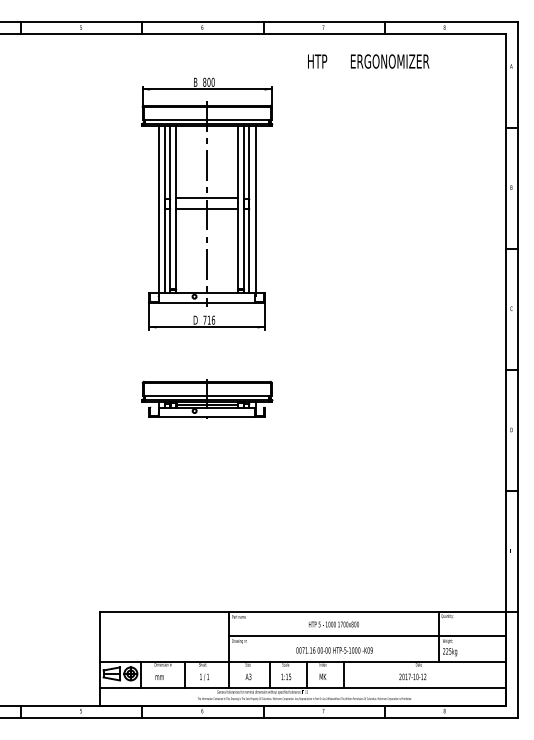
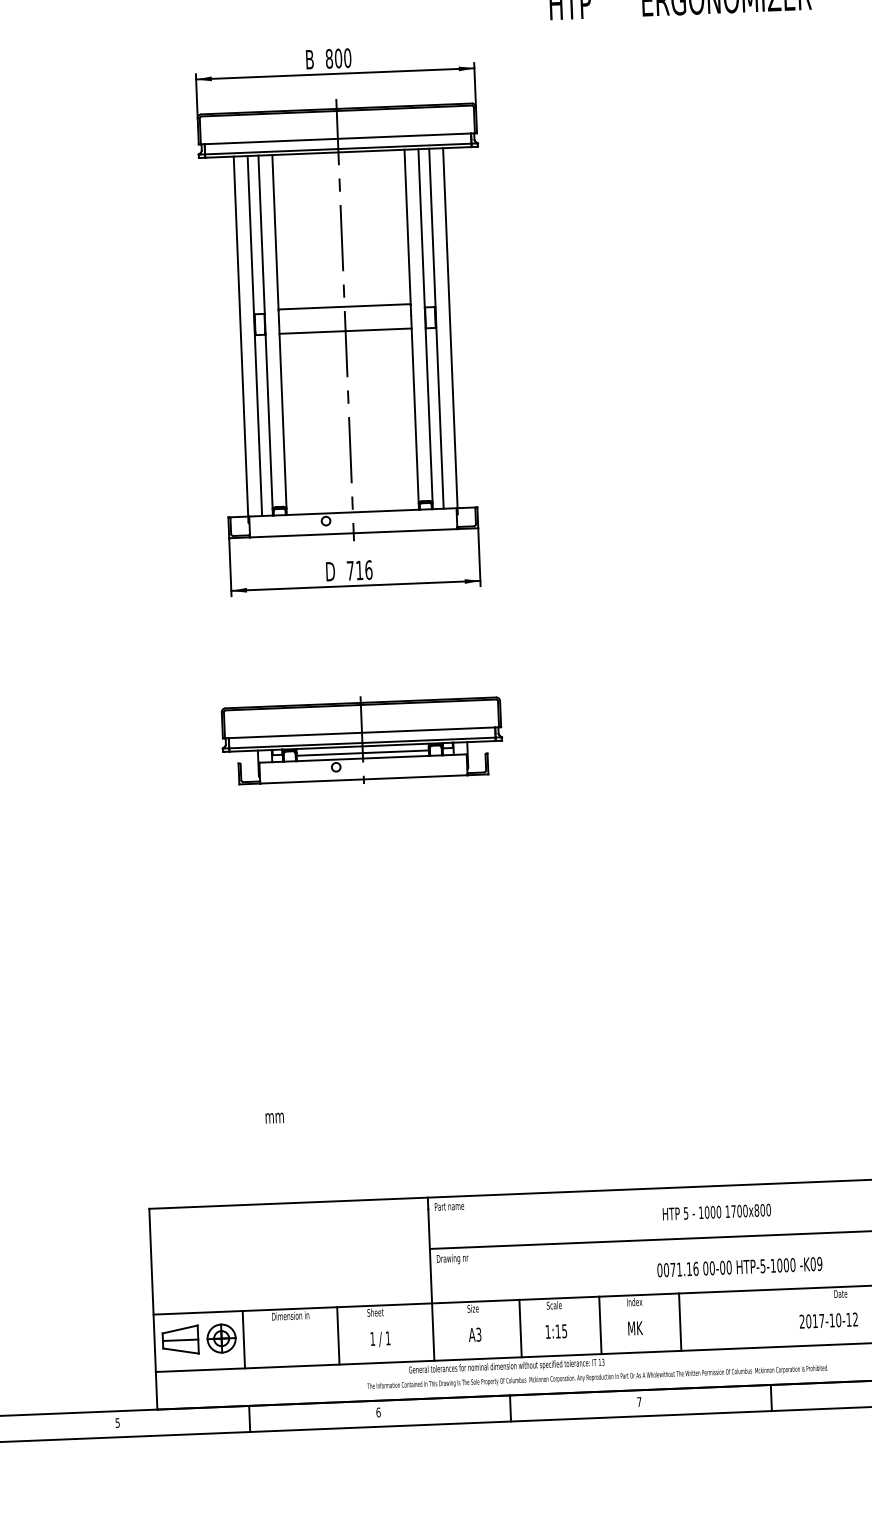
text: (333, 624) -> (715, 1212), moved
text: (334, 650) -> (739, 1267), moved
text: (159, 677) -> (274, 1117), moved

